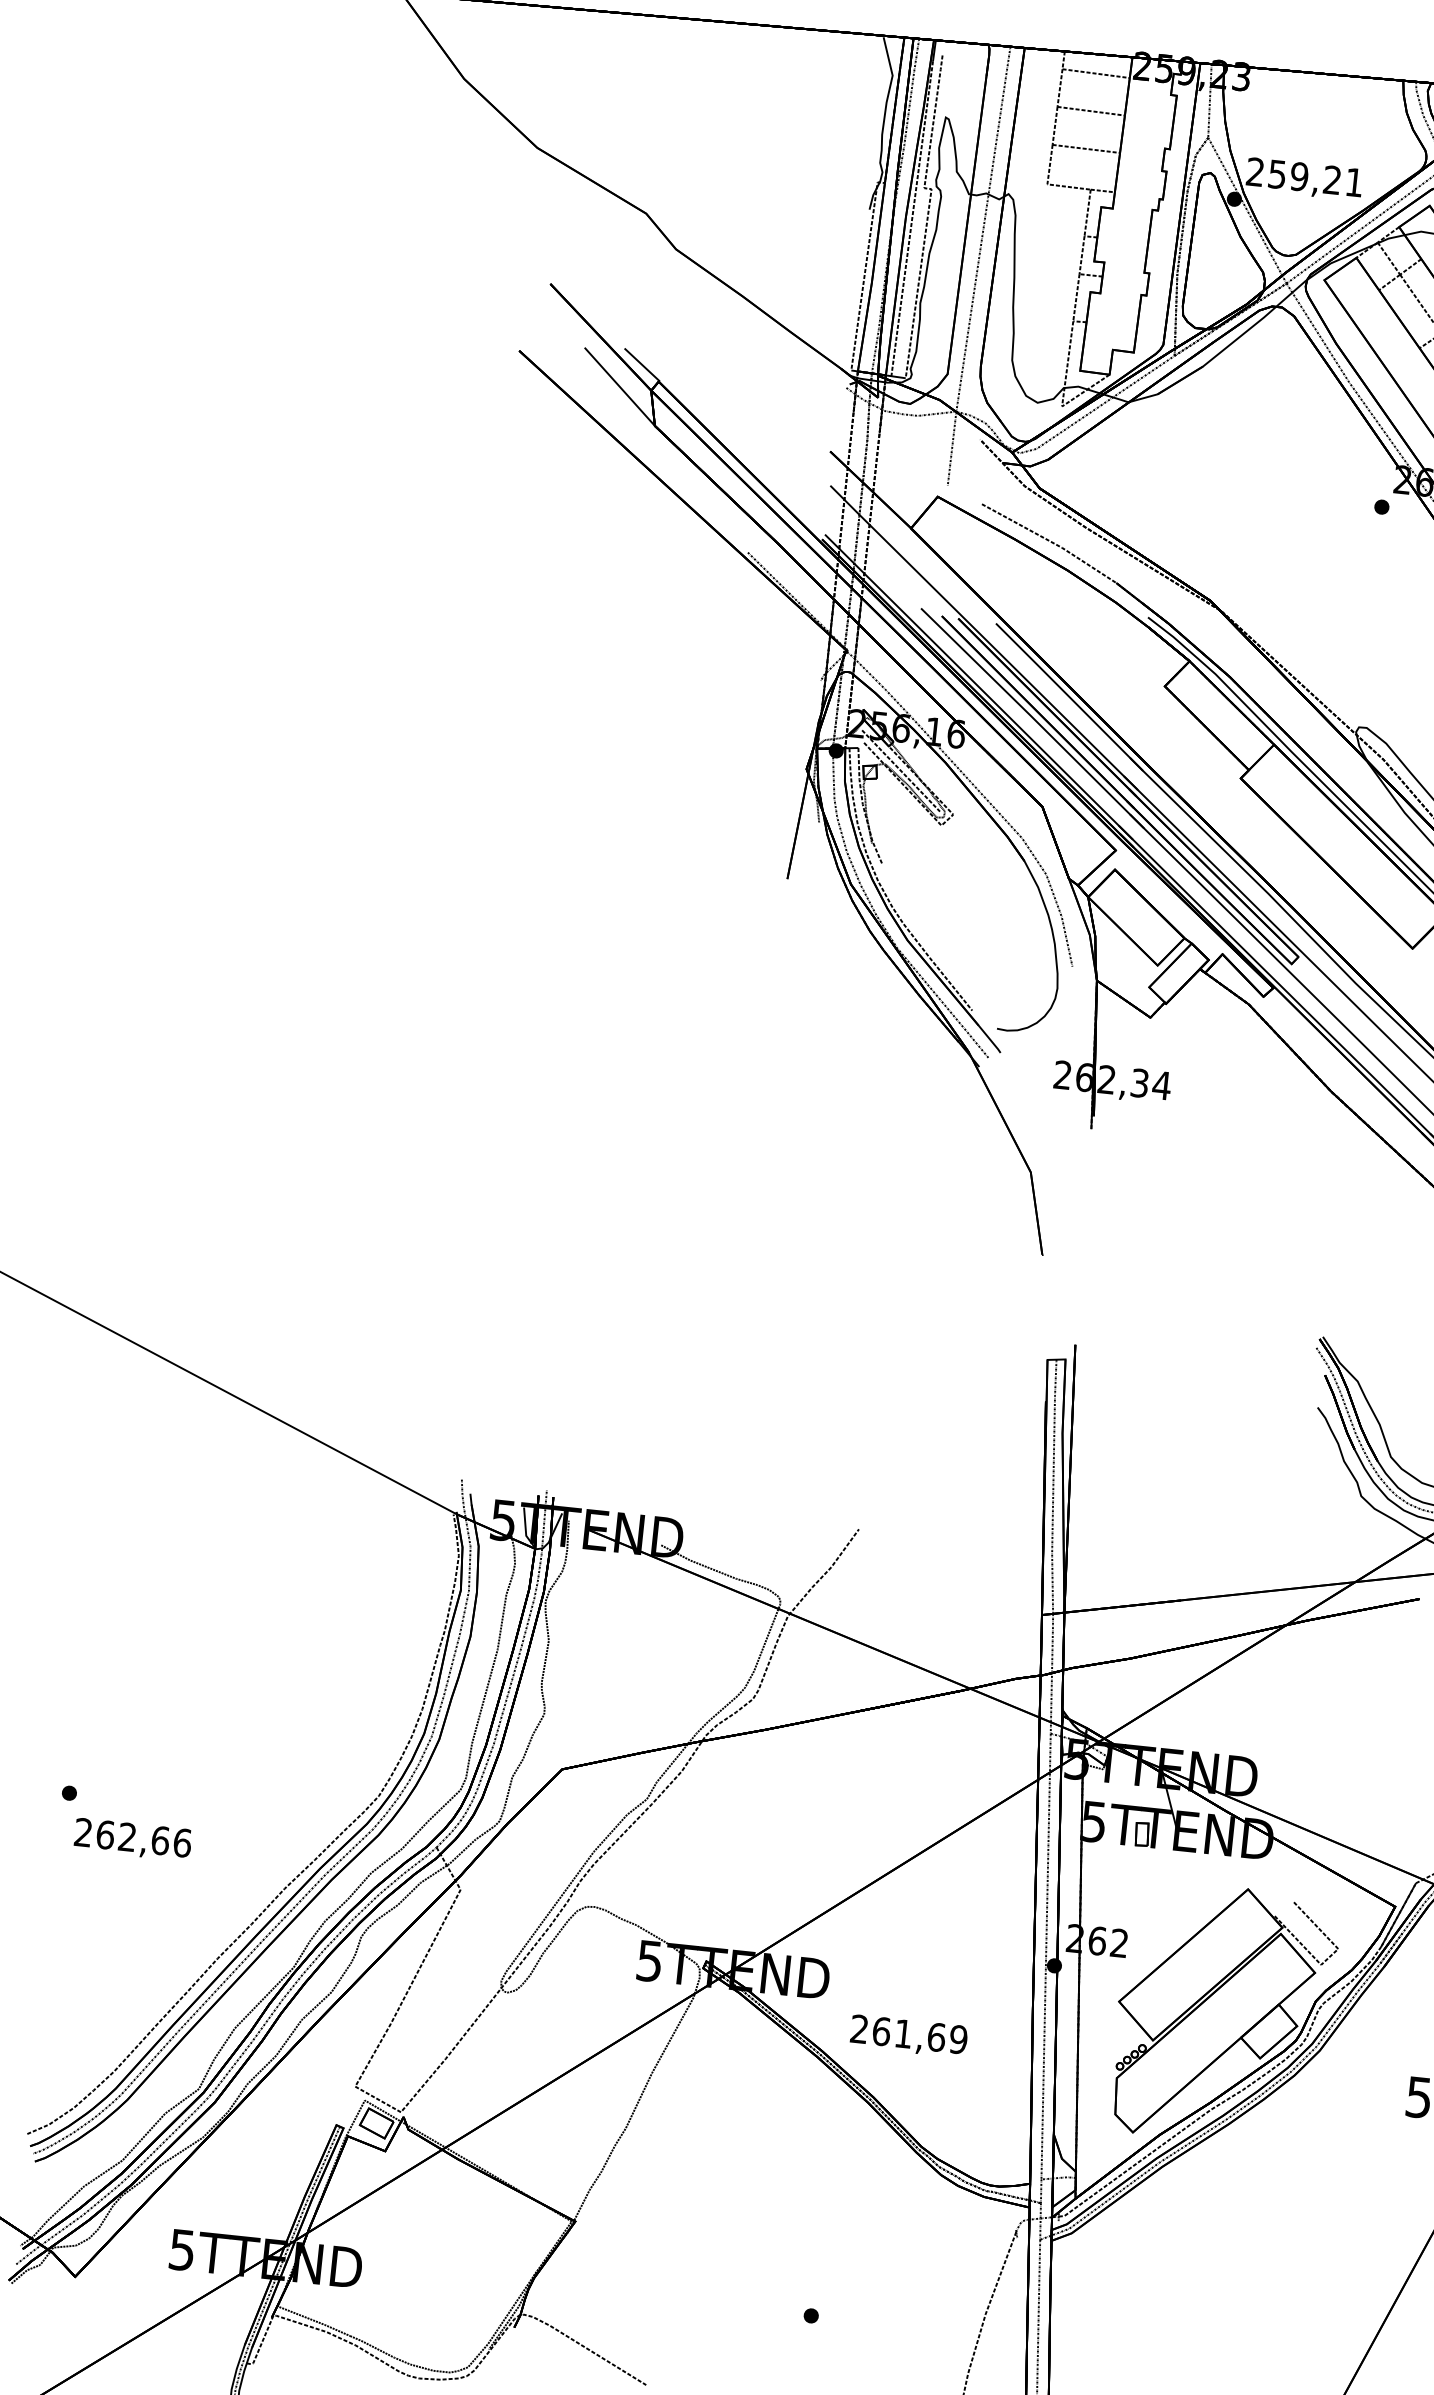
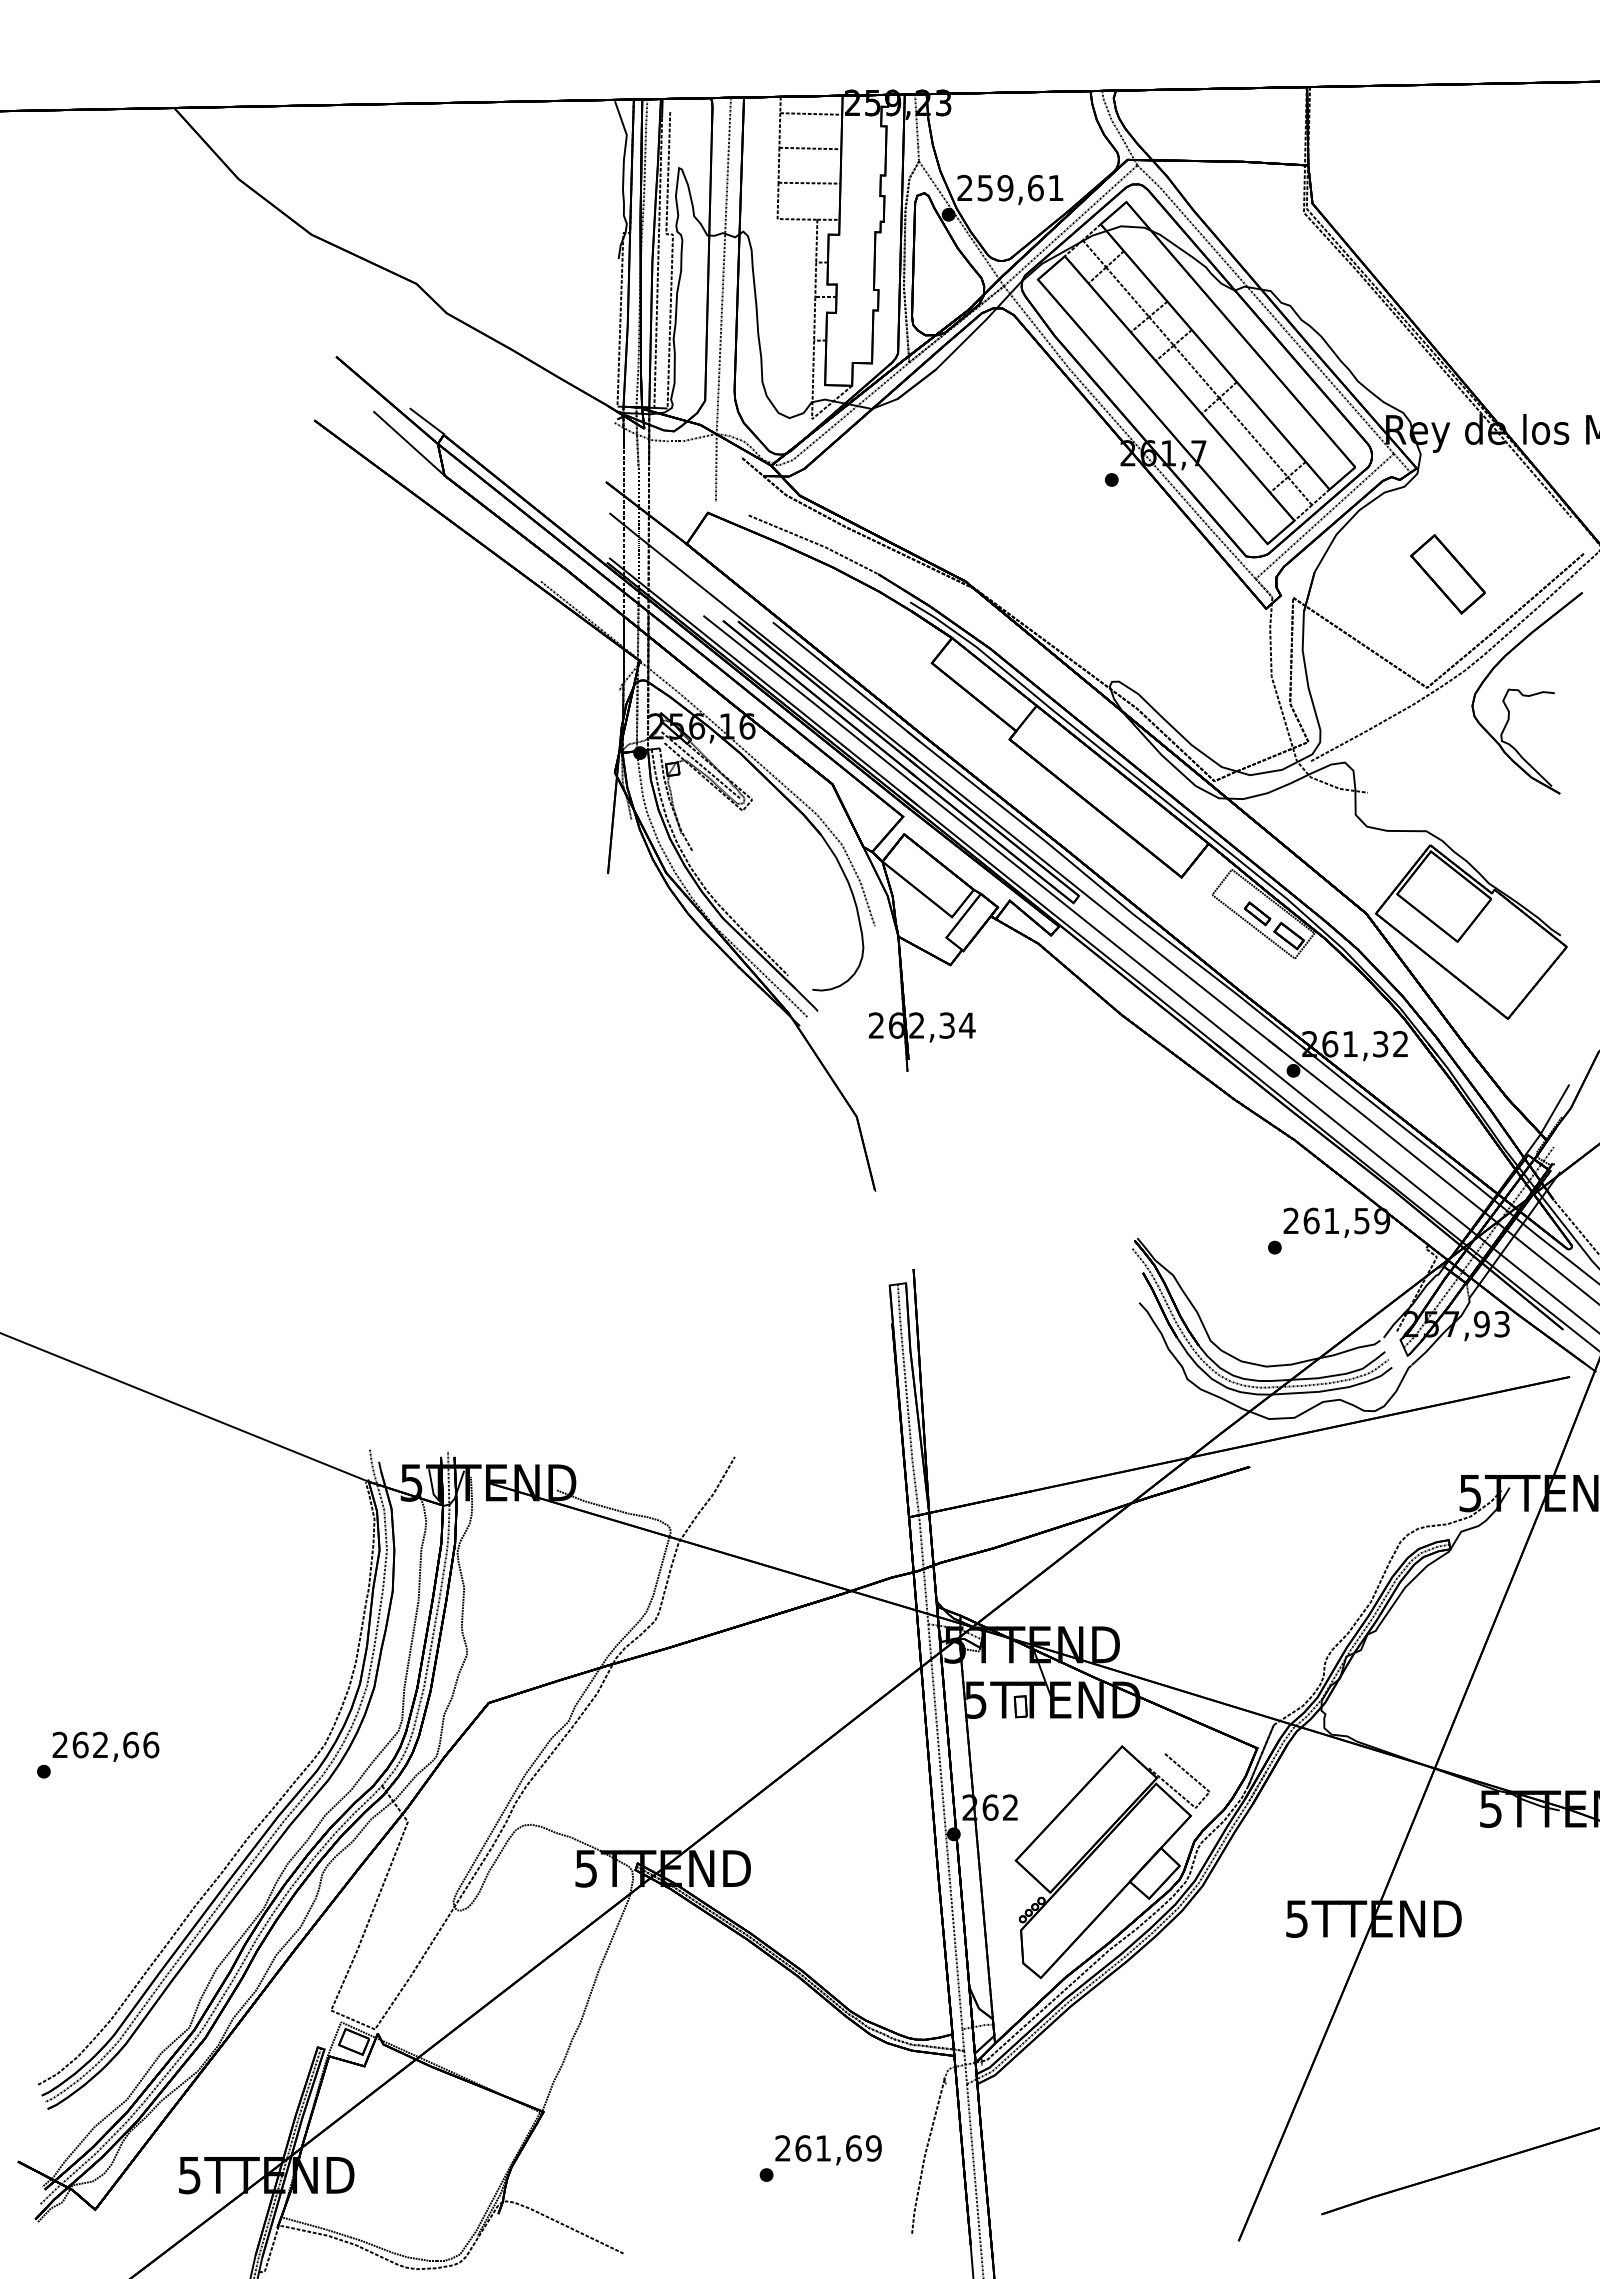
text: (1332, 179) -> (1035, 187), 259,21 -> 259,61
text: (132, 1839) -> (105, 1746), moved
text: (908, 2036) -> (828, 2150), moved

